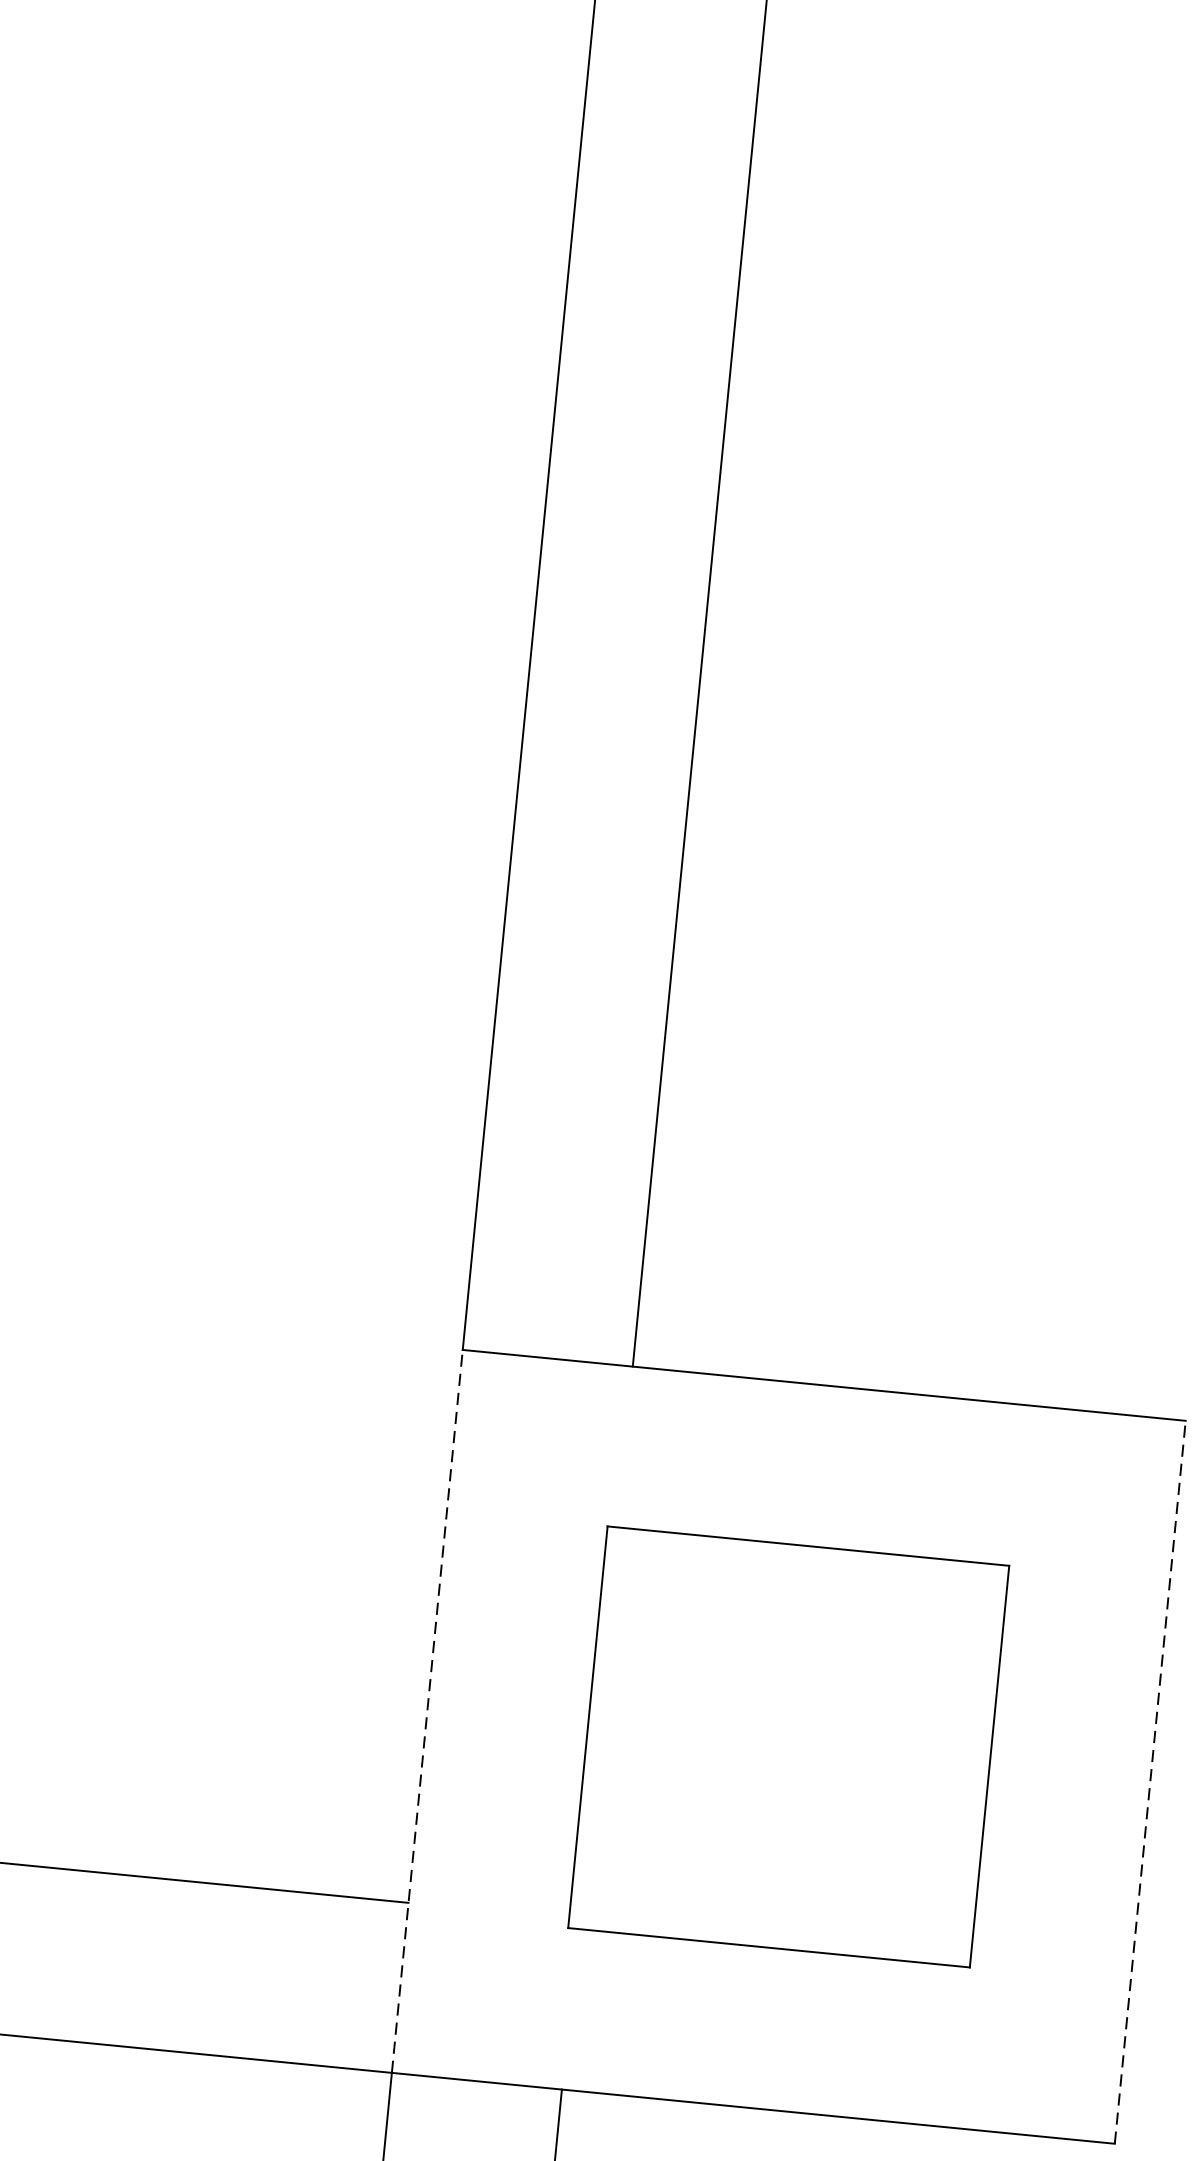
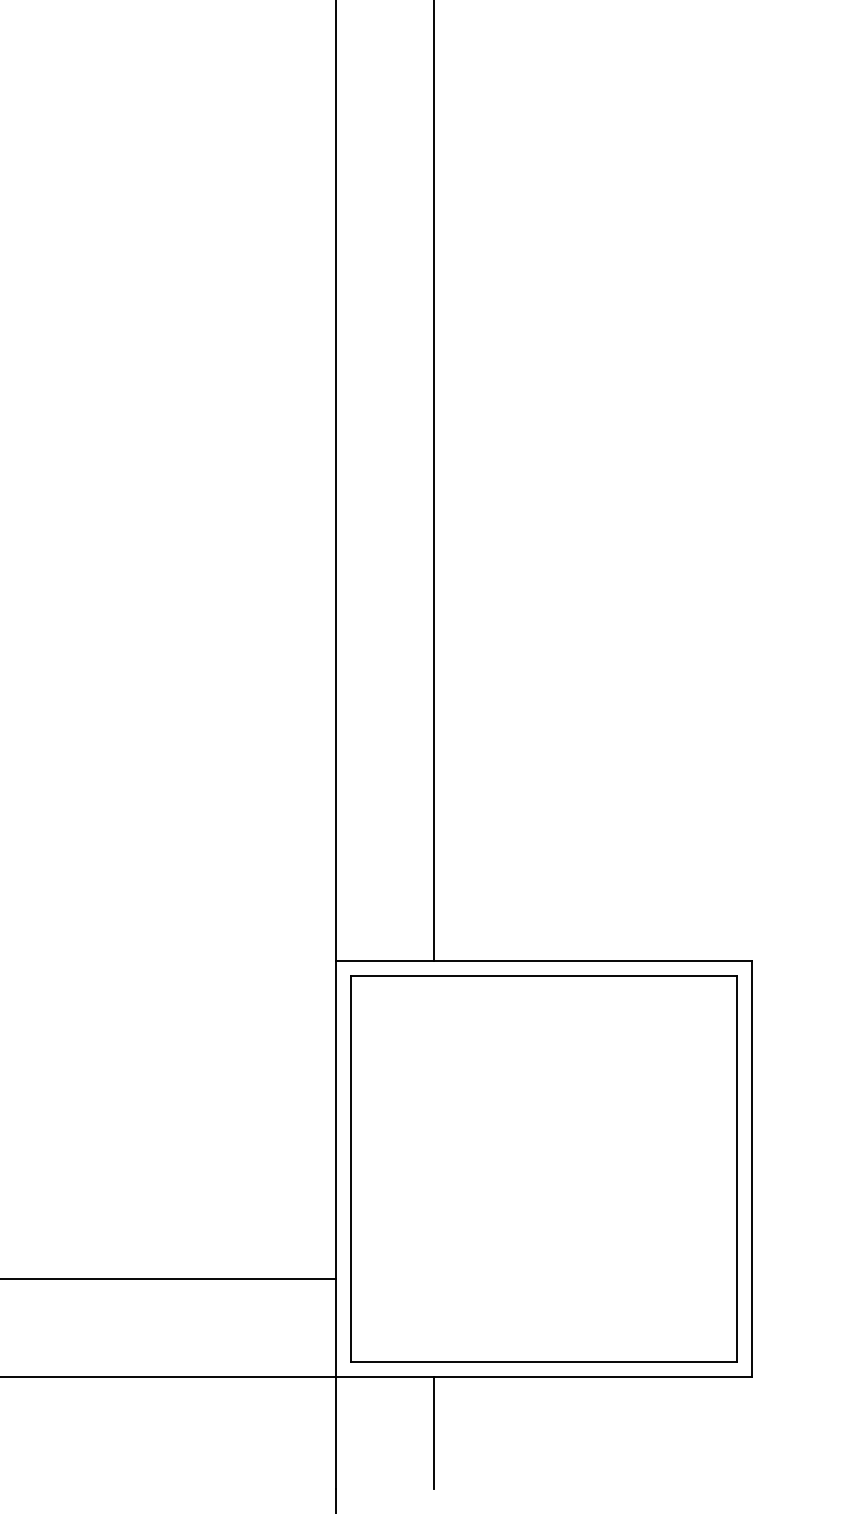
line: (427, 1710) -> (335, 1168), dashed -> solid
part: (787, 1746) -> (543, 1168), size x1.67
line: (1150, 1781) -> (752, 1168), dashed -> solid

